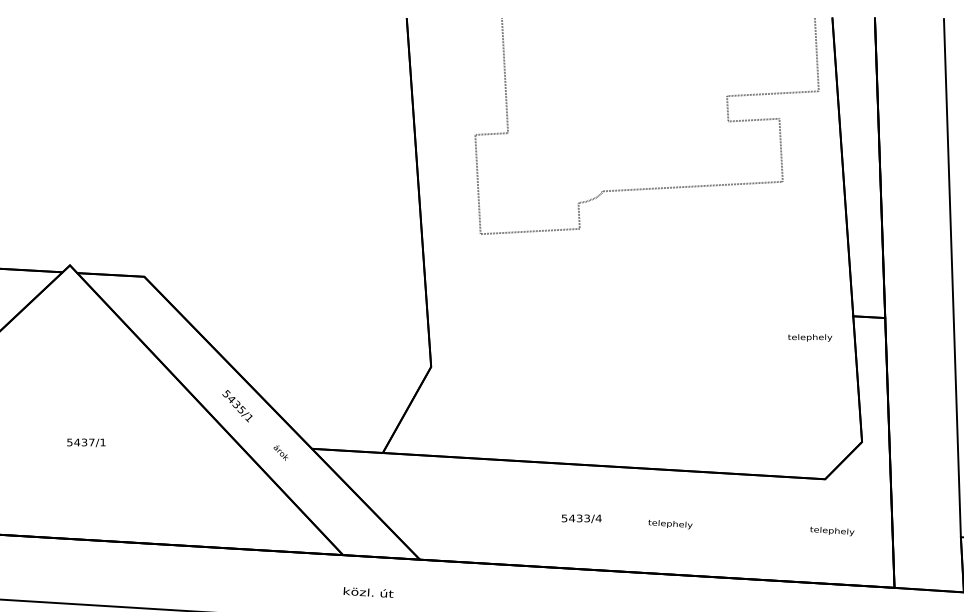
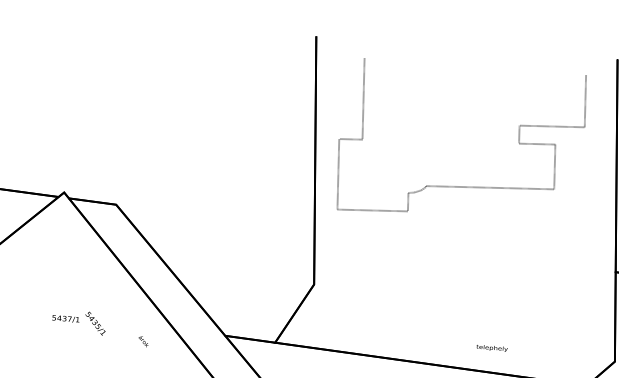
curve: (653, 187) -> (462, 186), moved
text: (810, 337) -> (492, 348), moved
text: (237, 406) -> (95, 323), moved
text: (280, 452) -> (143, 341), moved

